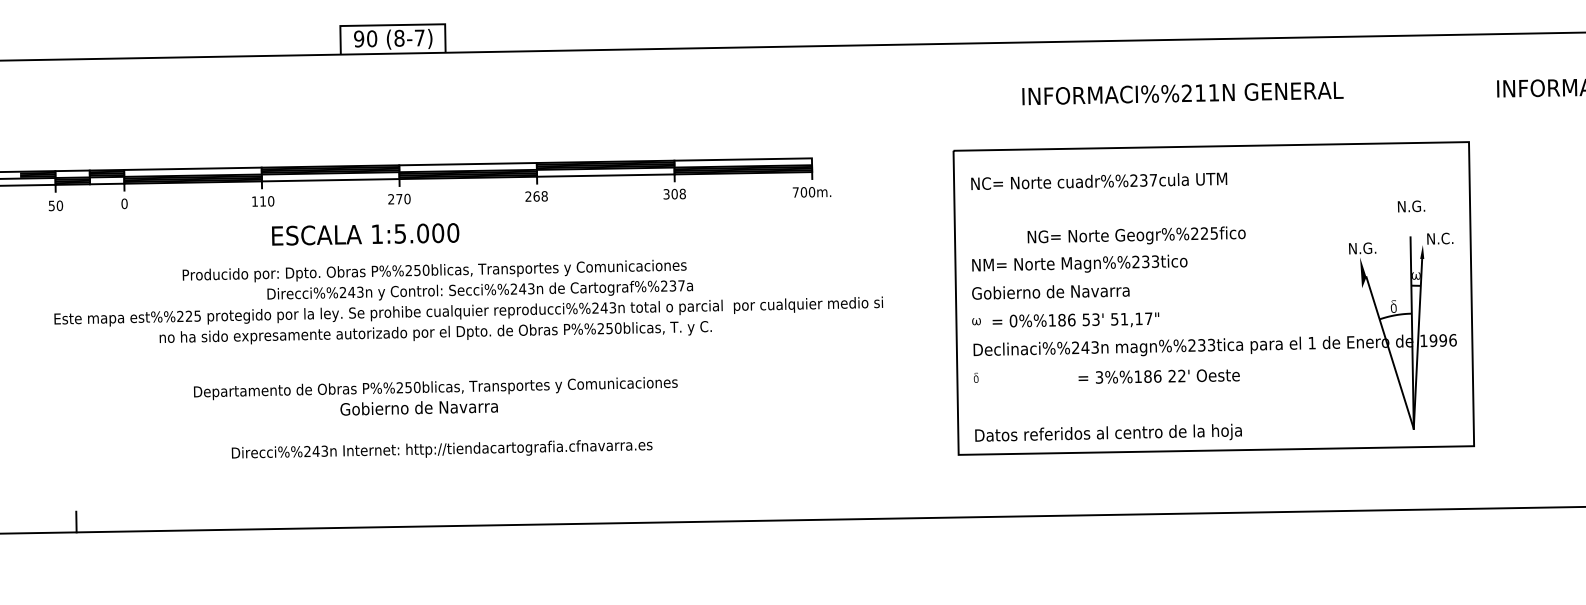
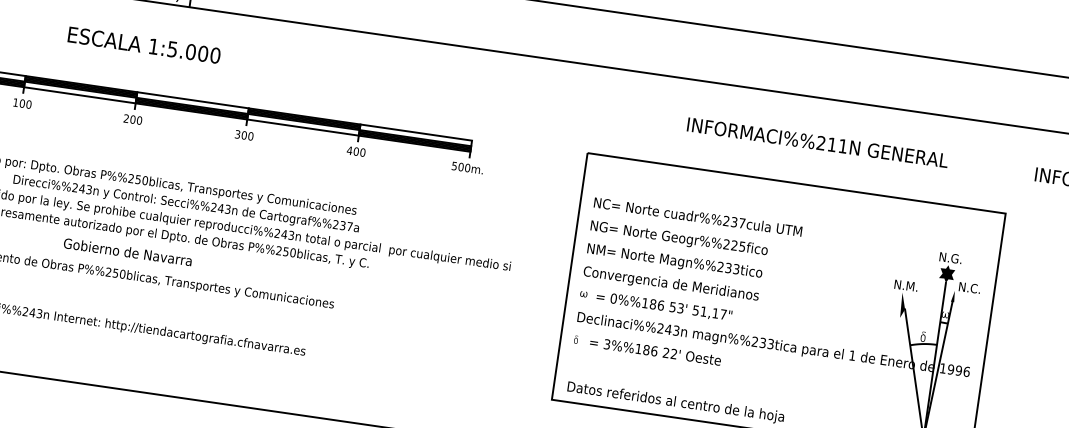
text: (1182, 93) -> (817, 142), moved
text: (1099, 180) -> (698, 216), moved
text: (795, 192) -> (454, 166), 700m. -> 500m.
text: (674, 194) -> (356, 151), 308 -> 400
text: (536, 196) -> (244, 135), 268 -> 300
text: (399, 198) -> (133, 119), 270 -> 200
text: (263, 201) -> (22, 103), 110 -> 100
fill: (1410, 226) -> (947, 274), added
text: (365, 234) -> (144, 45), moved
text: (1136, 235) -> (679, 238), moved
text: (1370, 248) -> (912, 286), N.G. -> N.M.
text: (1082, 292) -> (673, 284), Gobierno de Navarra -> Convergencia de Meridianos
text: (1158, 376) -> (655, 351), moved
text: (418, 408) -> (127, 252), moved

